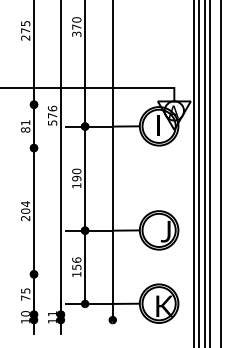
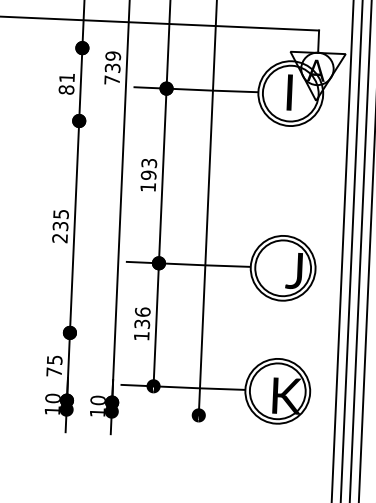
text: (52, 115) -> (112, 67), 576 -> 739
text: (76, 171) -> (148, 163), 190 -> 193
text: (25, 207) -> (60, 220), 204 -> 235
text: (76, 266) -> (141, 322), 156 -> 136
text: (52, 313) -> (98, 399), 11 -> 10

